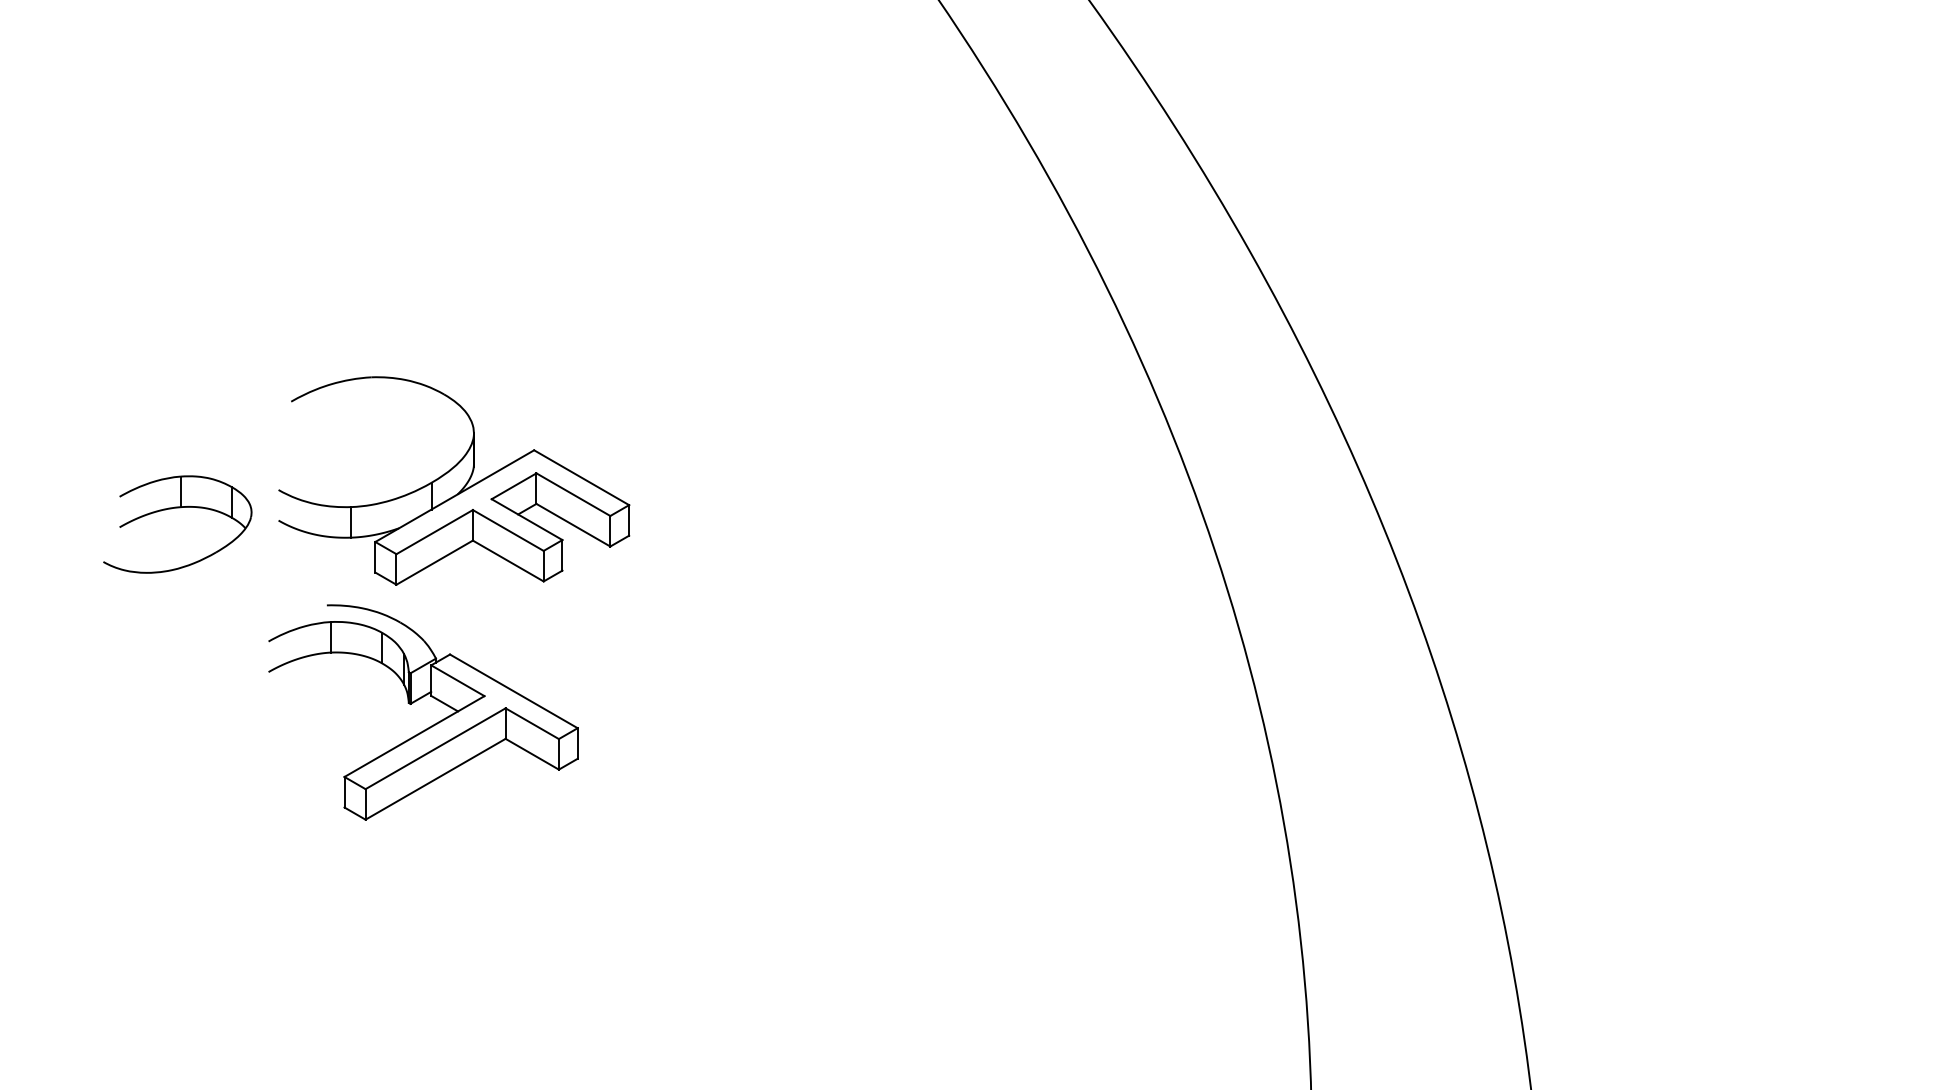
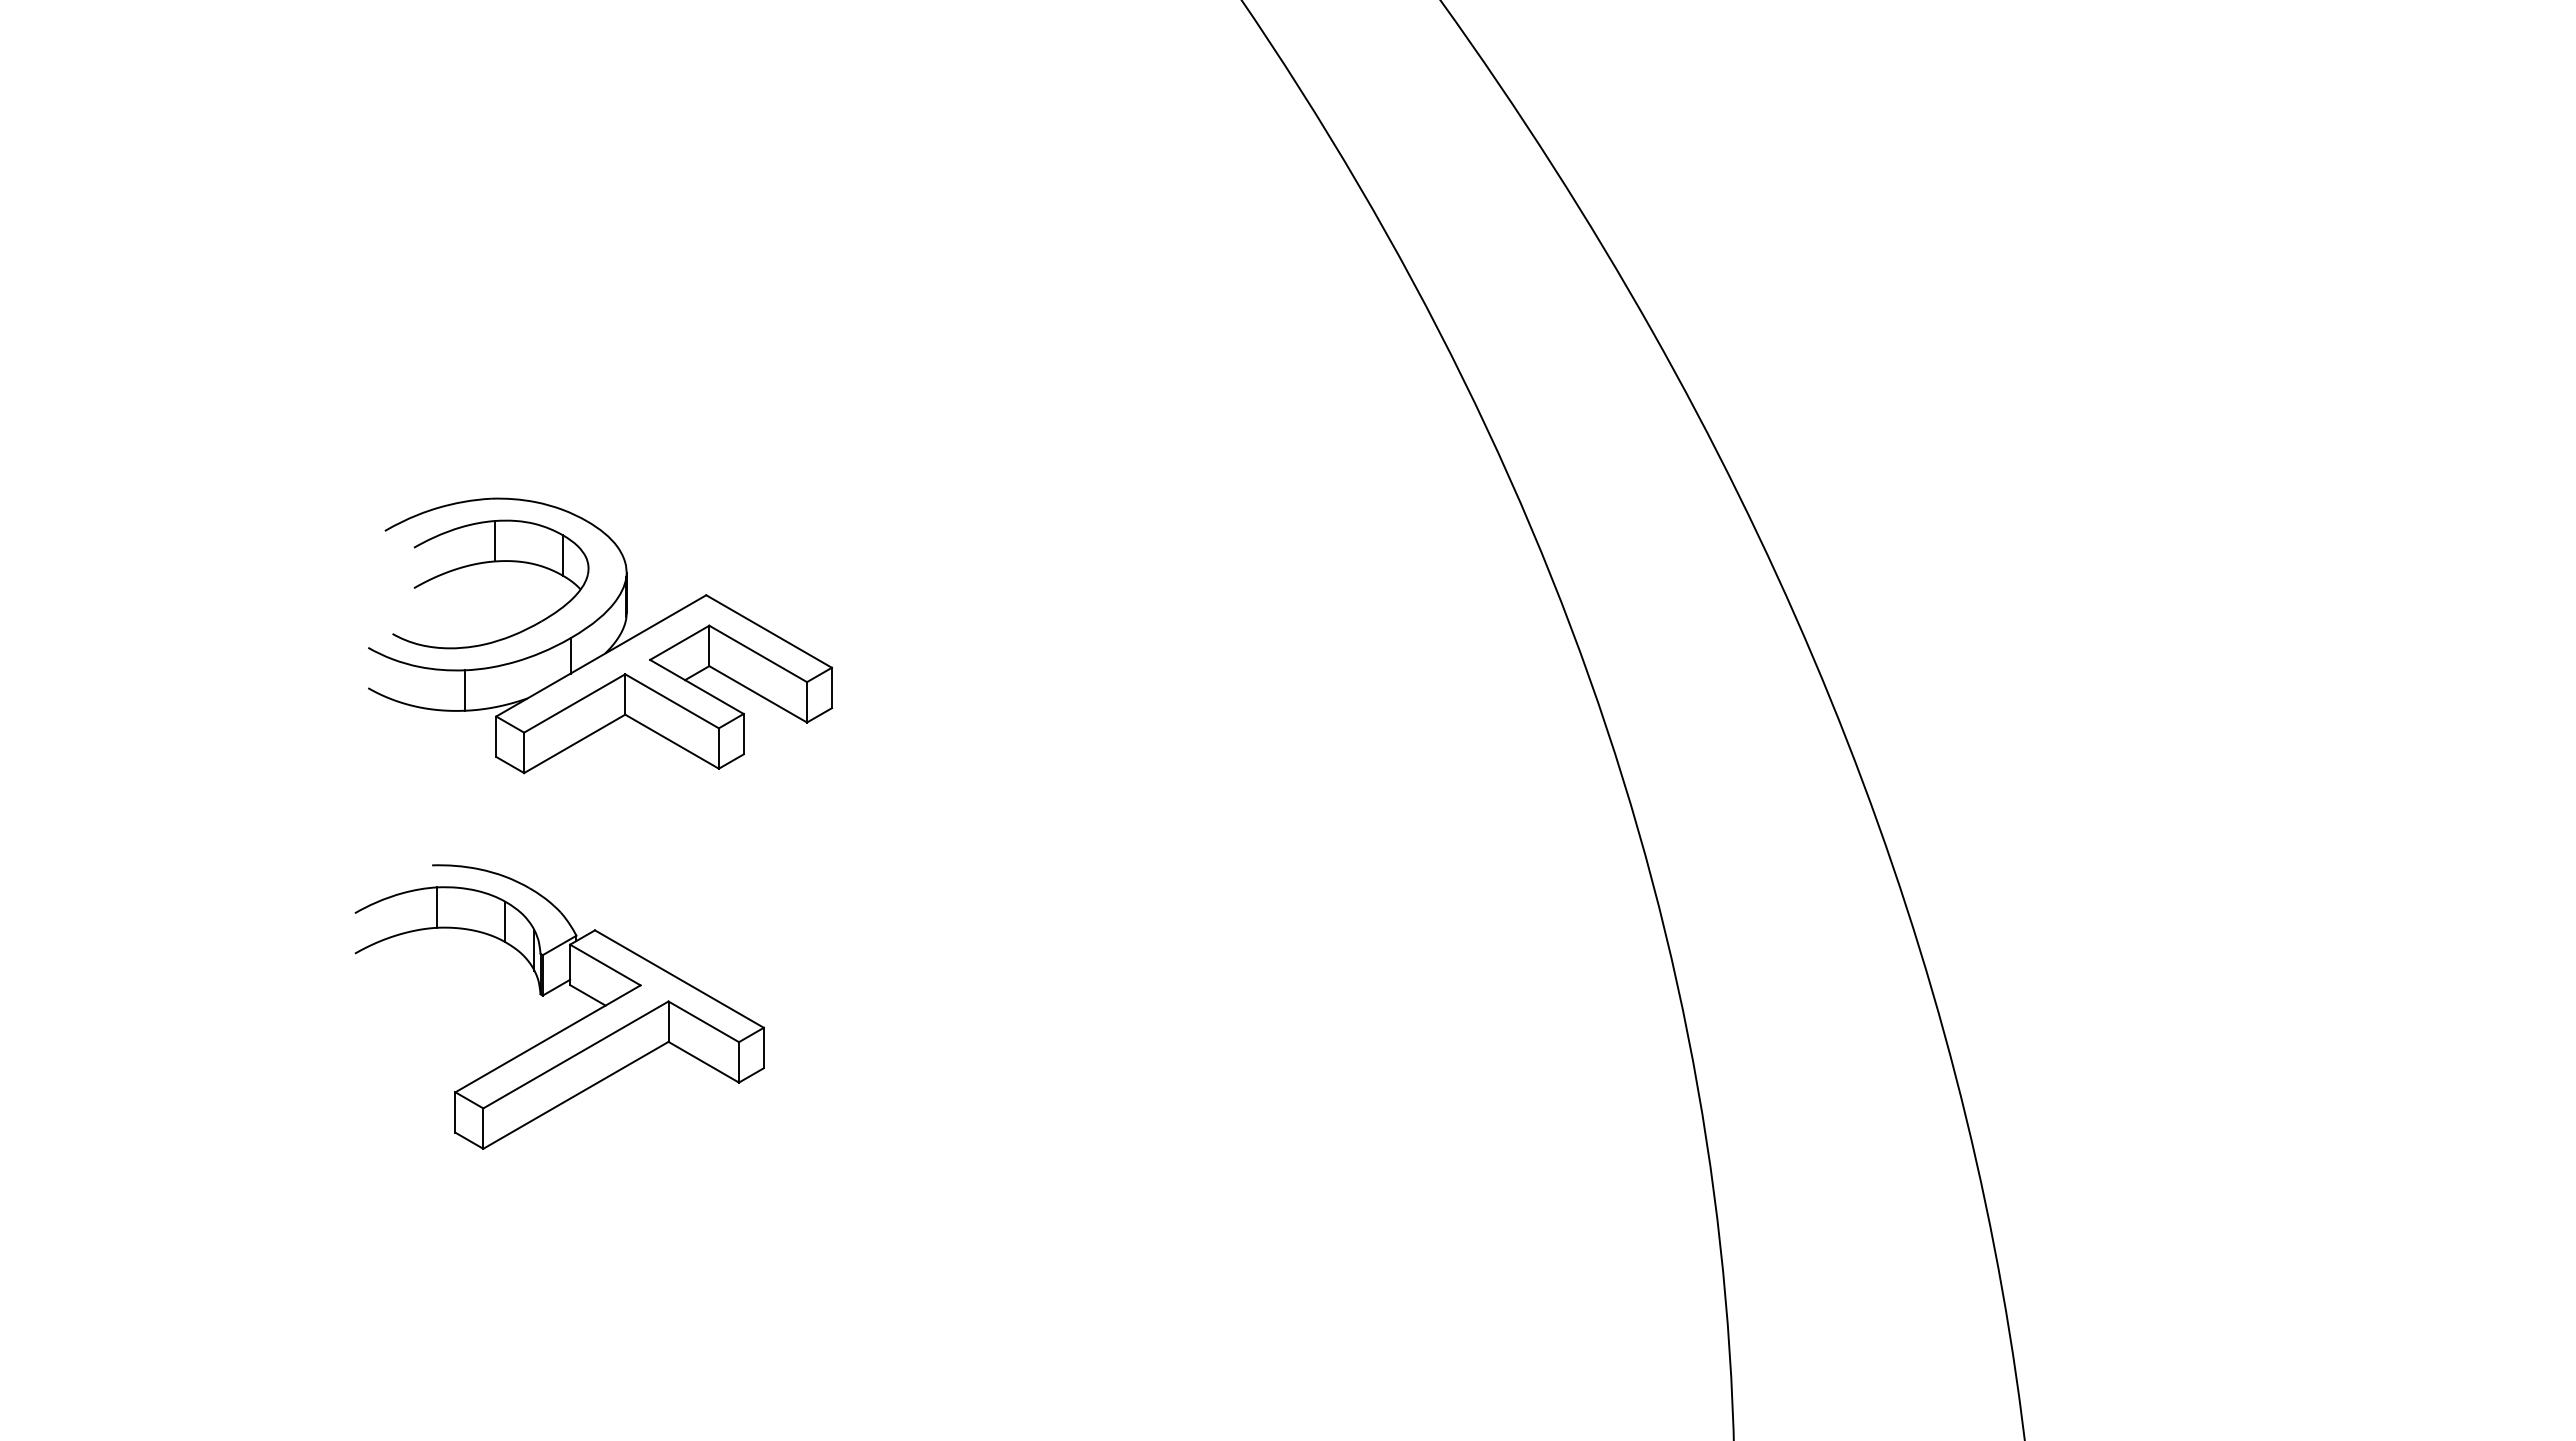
part: (175, 508) -> (487, 563), moved
part: (417, 700) -> (552, 991), moved

